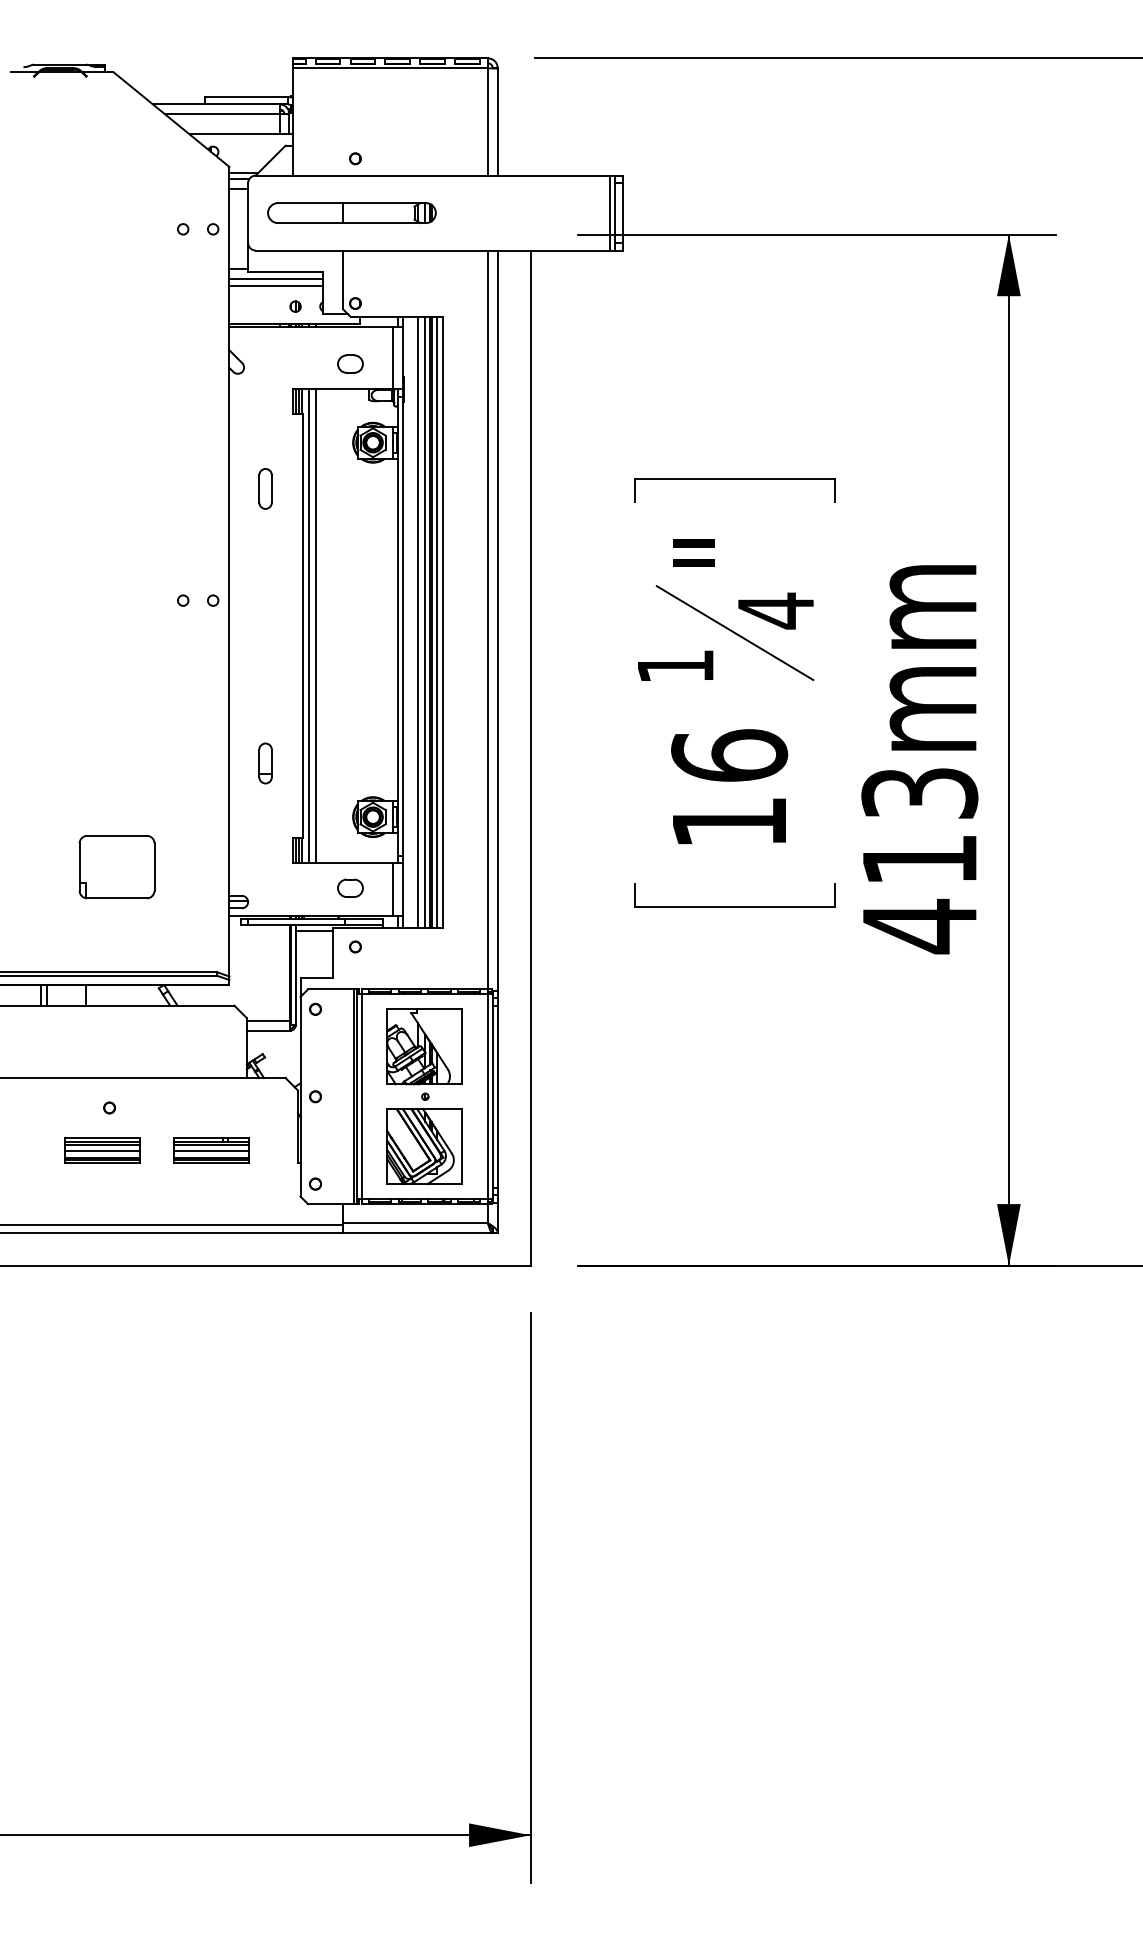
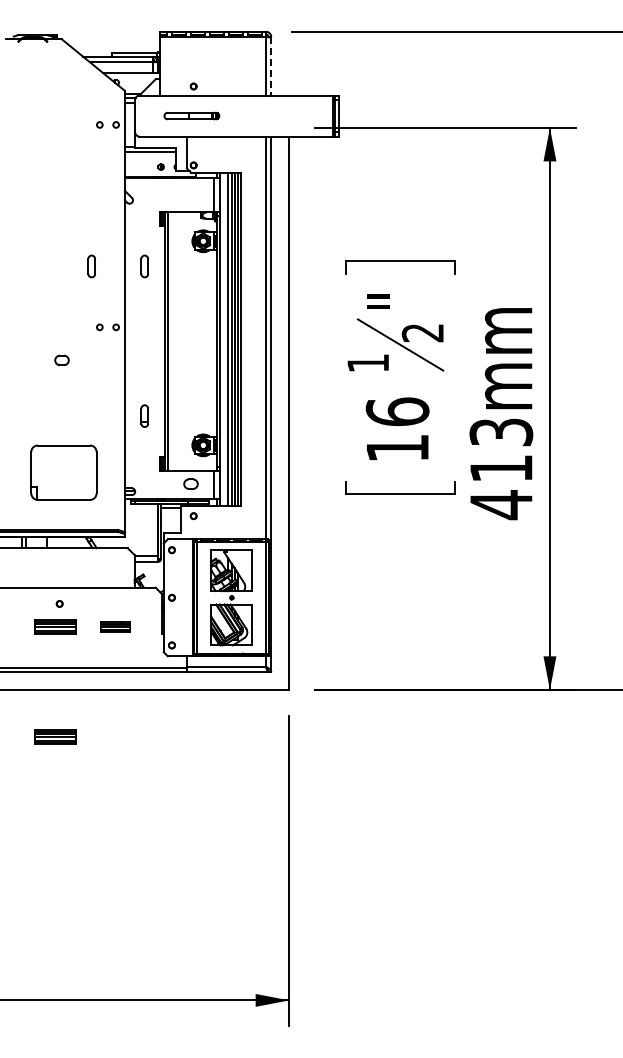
line: (498, 123) -> (271, 67), solid -> dashed
part: (351, 211) -> (191, 115), size x0.6
line: (276, 285) -> (150, 155), removed
part: (349, 362) -> (61, 359), moved
part: (167, 488) -> (91, 266), added
text: (775, 611) -> (422, 333), 4 -> 2
line: (314, 626) -> (171, 341), removed
part: (116, 866) -> (63, 472), size x1.6
part: (211, 1149) -> (115, 626), size x0.7
part: (101, 1351) -> (55, 736), added

